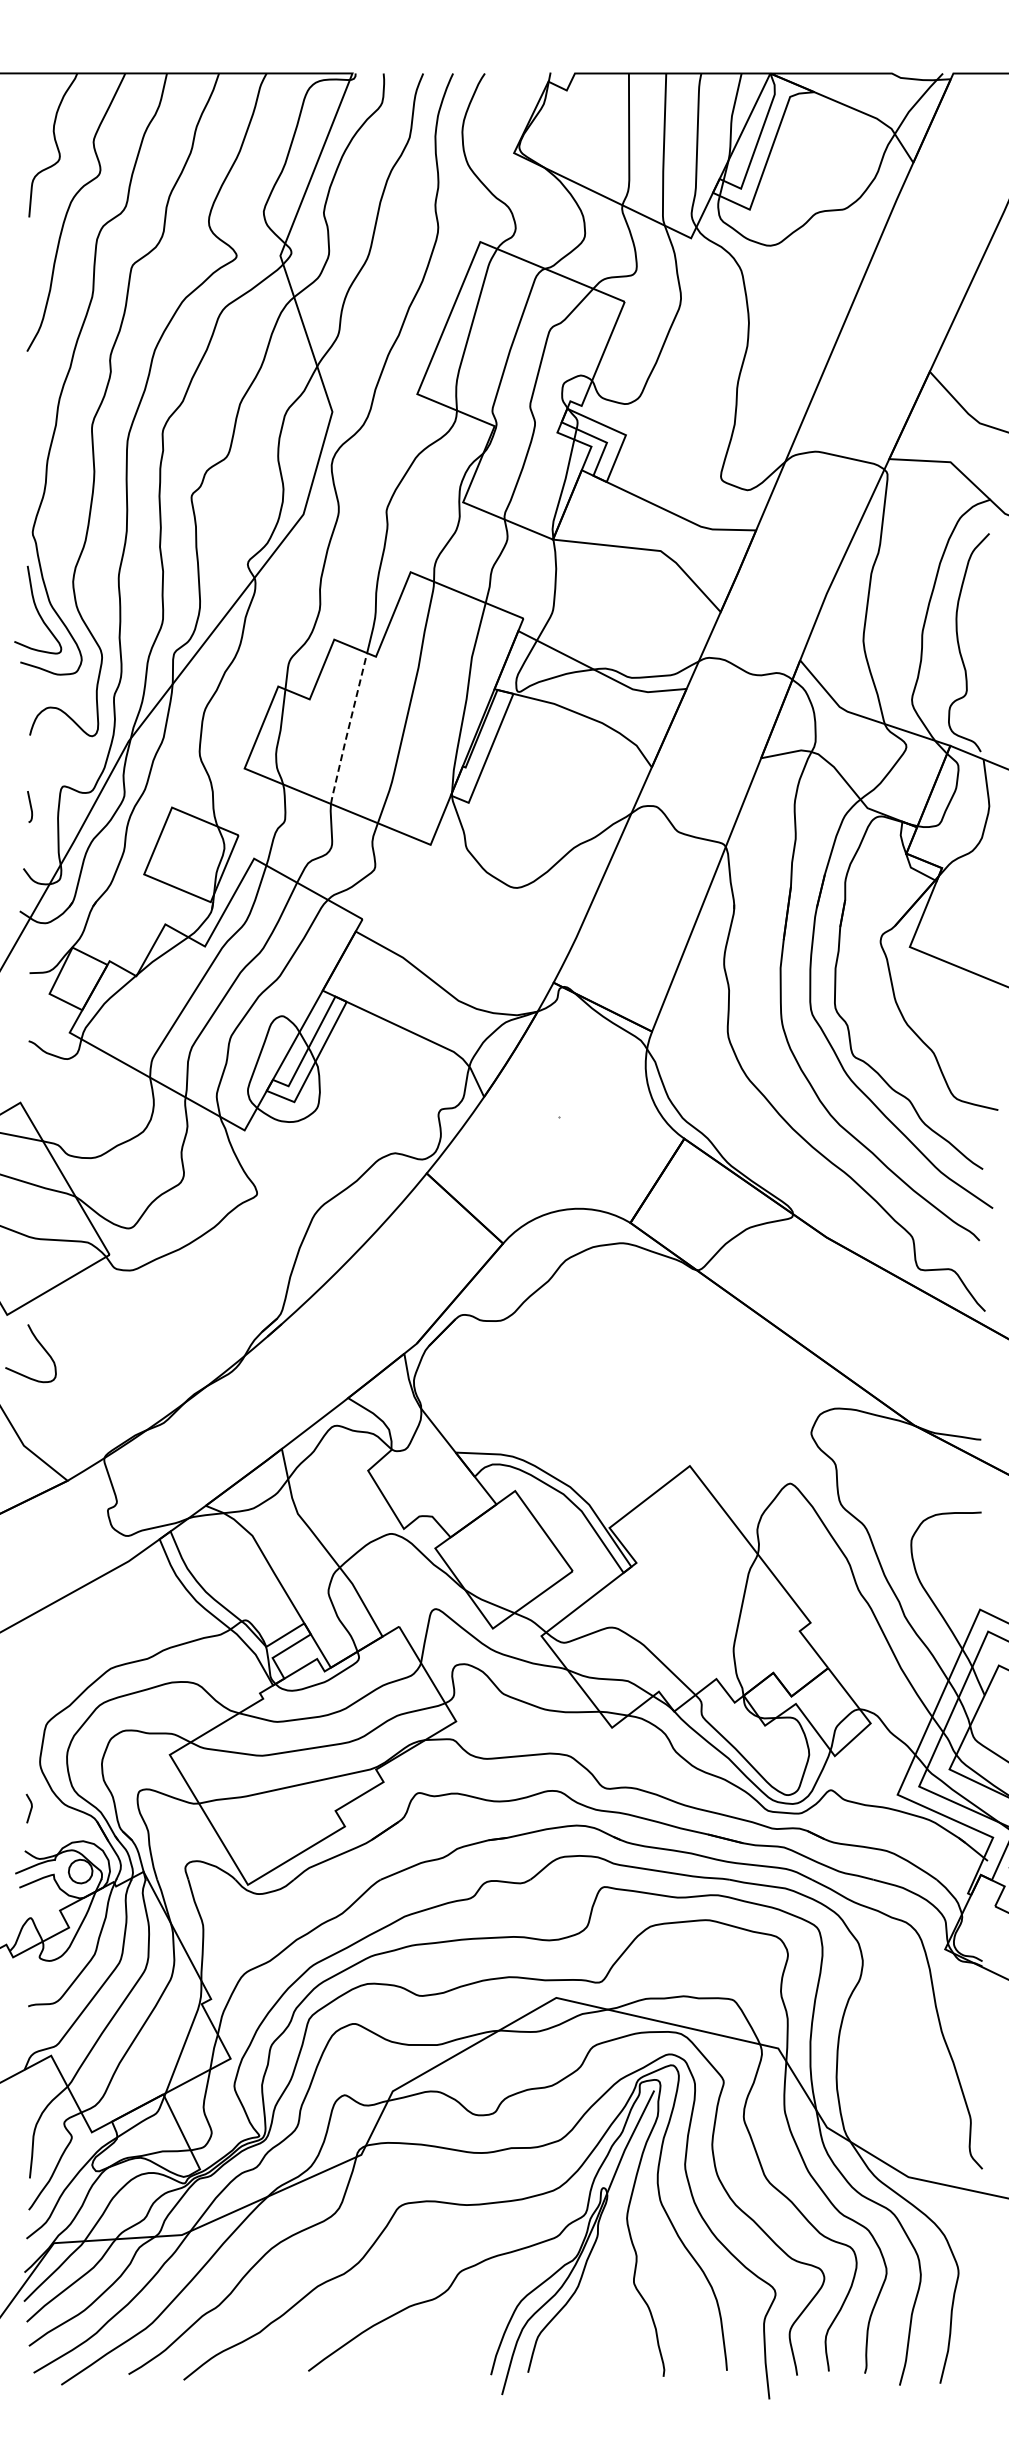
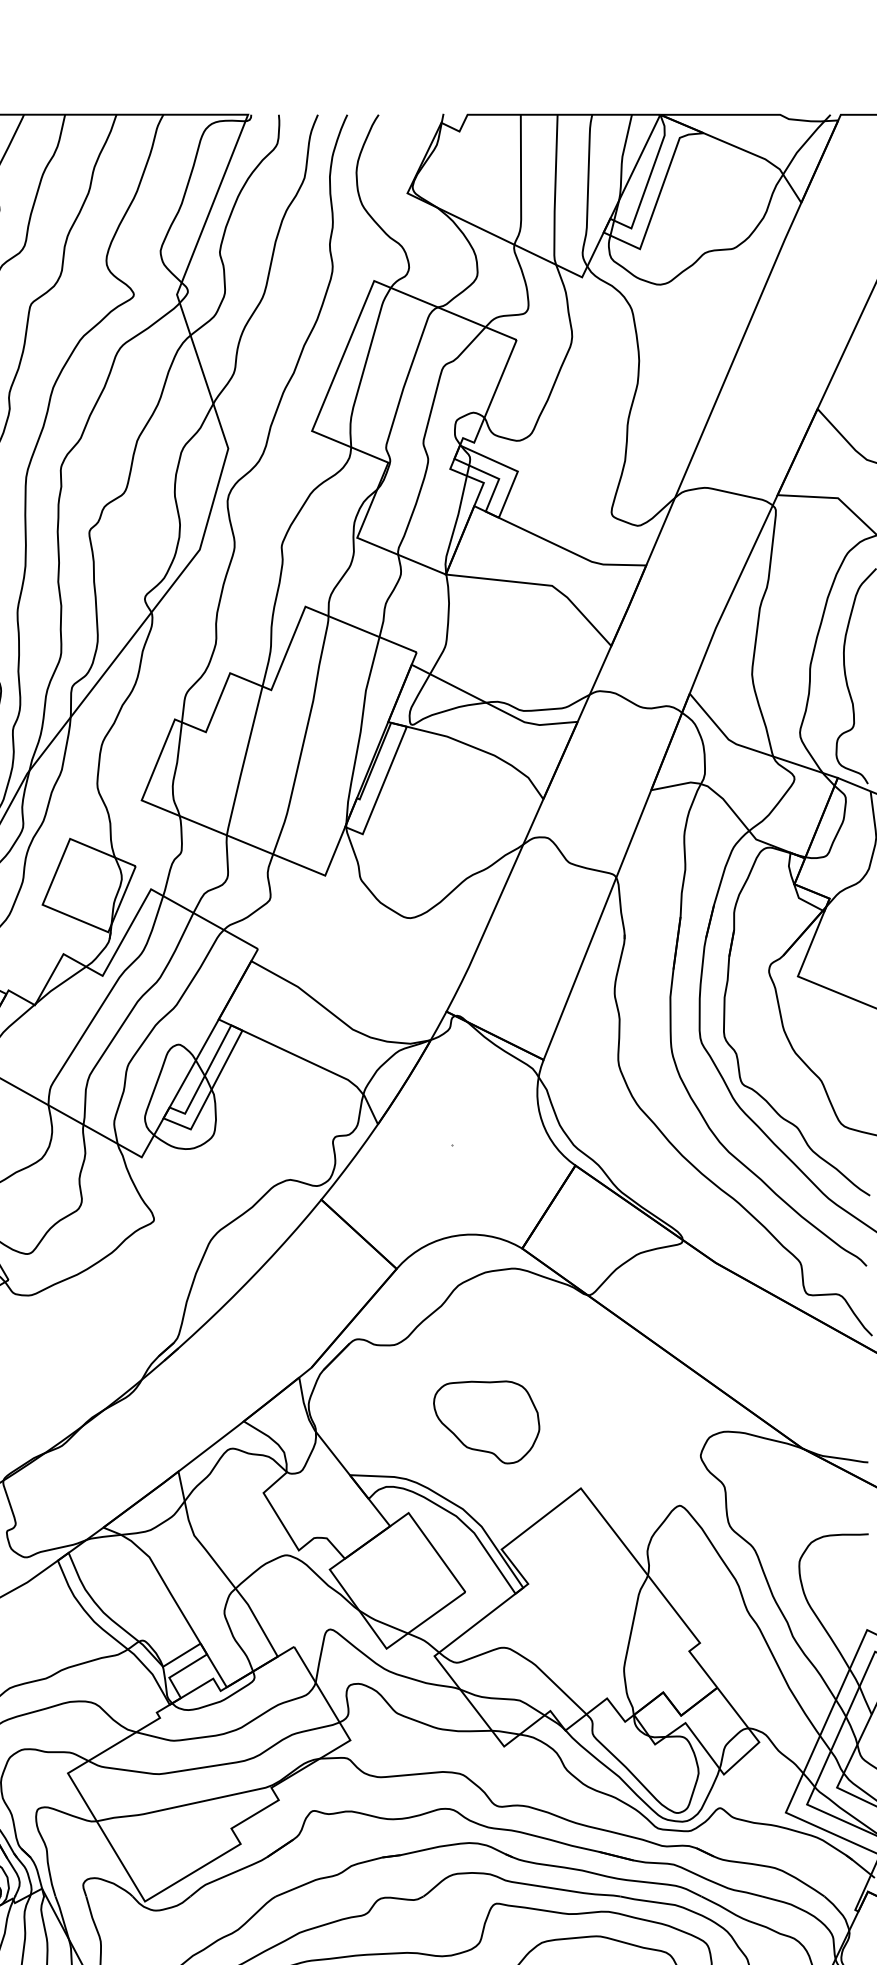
line: (348, 729) -> (244, 761), dashed -> solid
part: (594, 1398) -> (486, 1421), added

